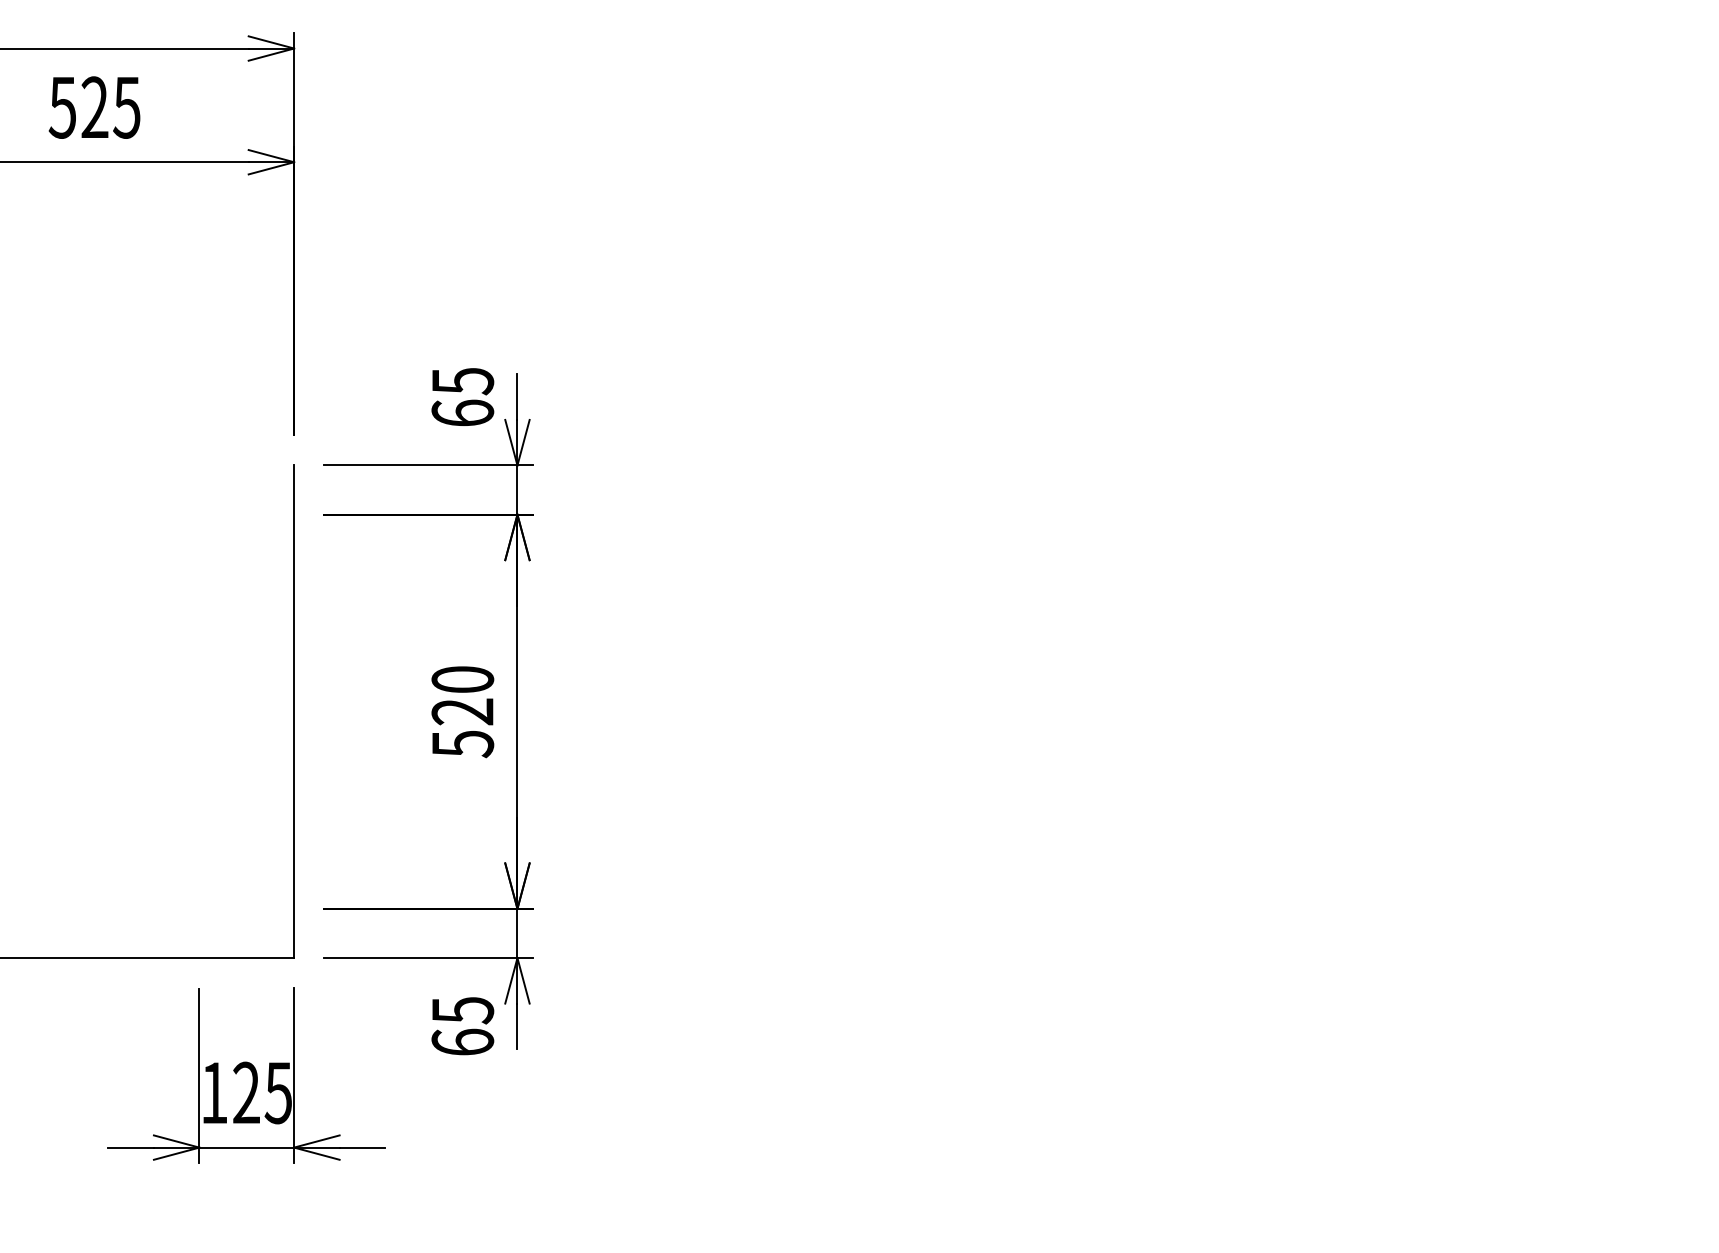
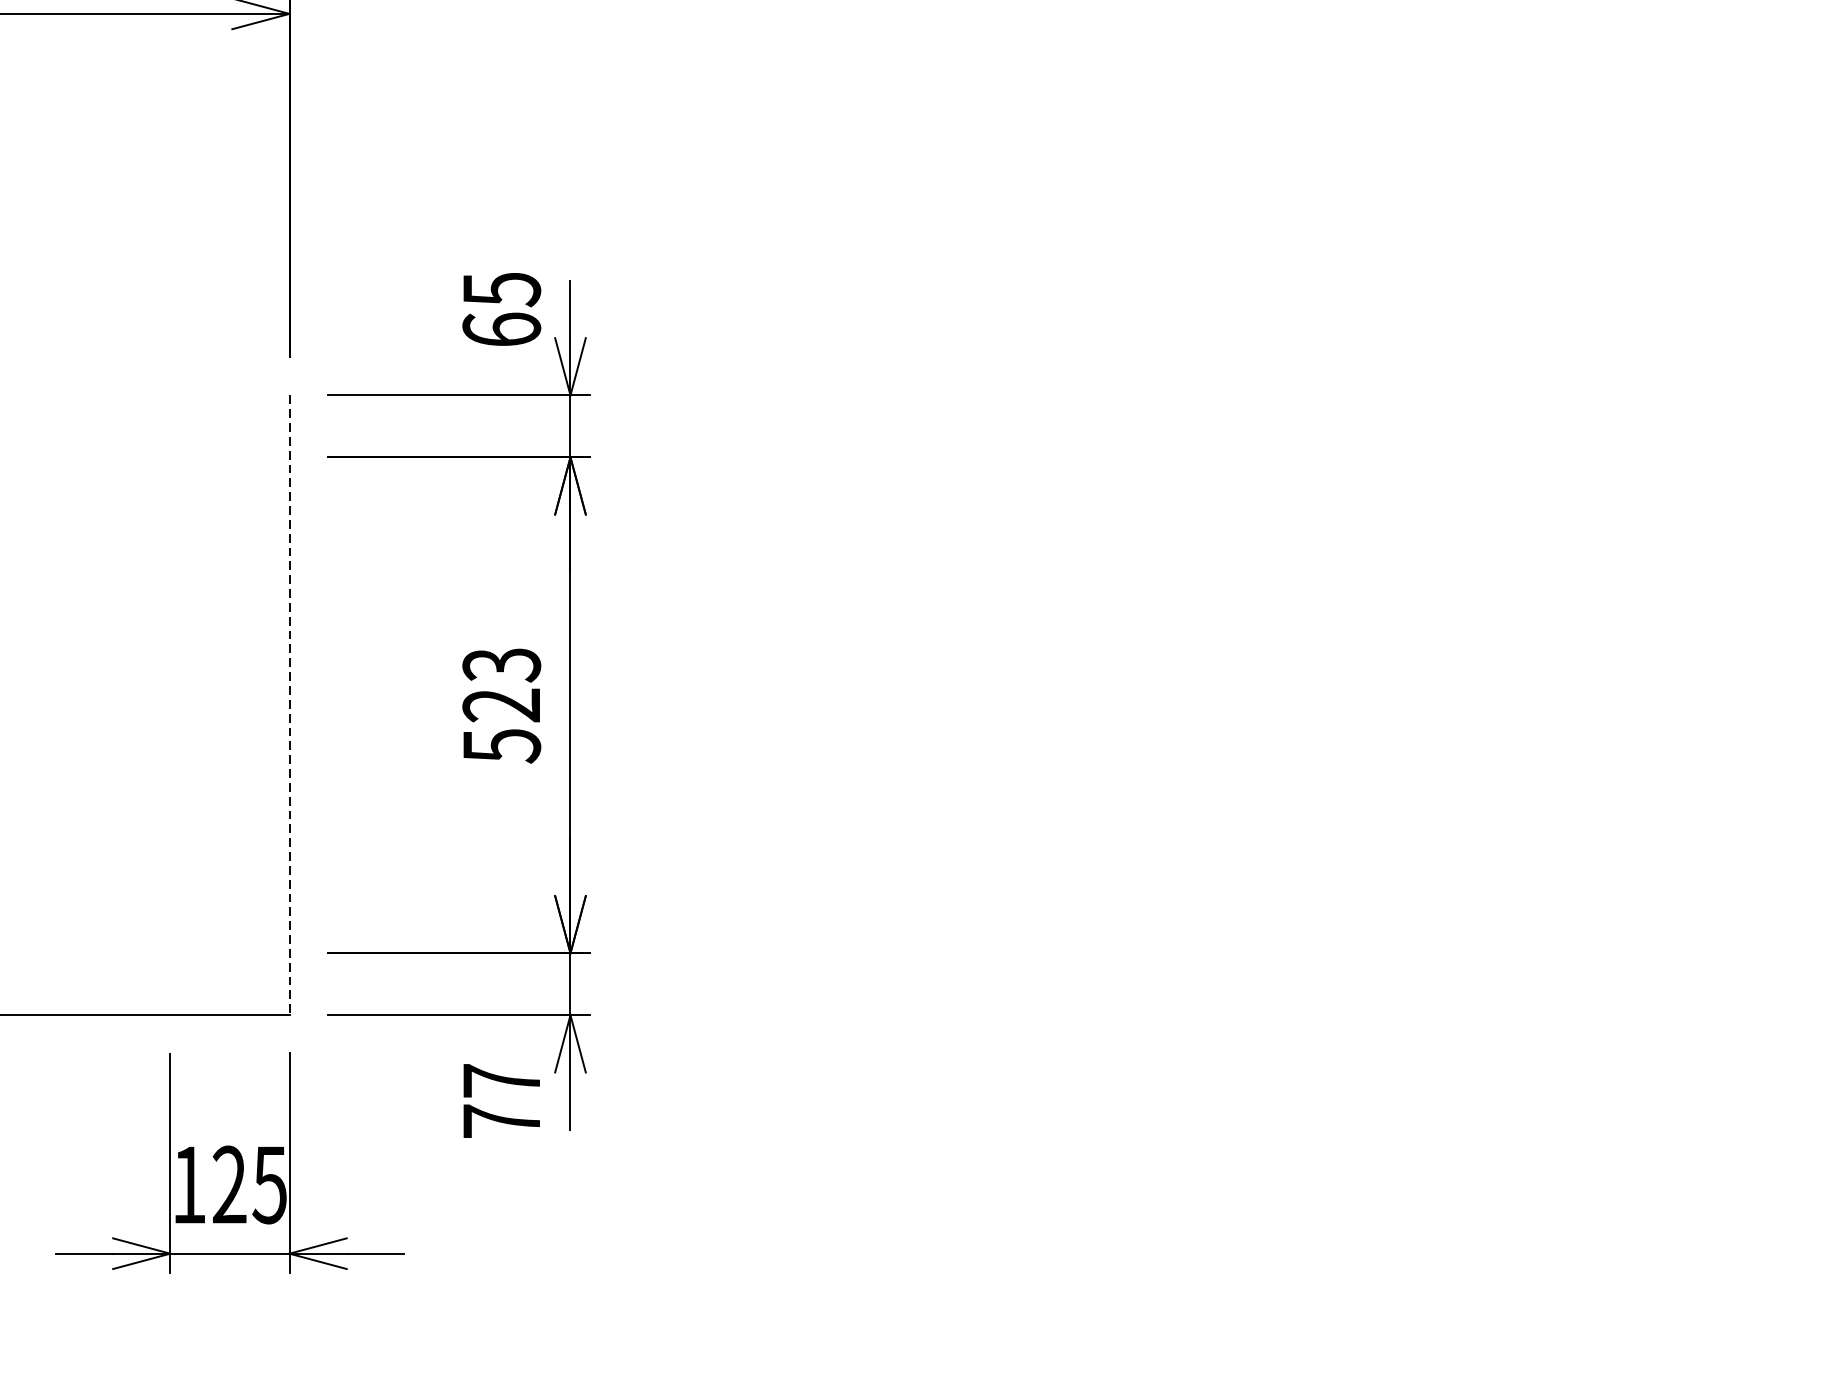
text: (462, 679) -> (501, 664), 520 -> 523
line: (294, 712) -> (289, 706), solid -> dashed
text: (462, 1026) -> (501, 1101), 65 -> 77

